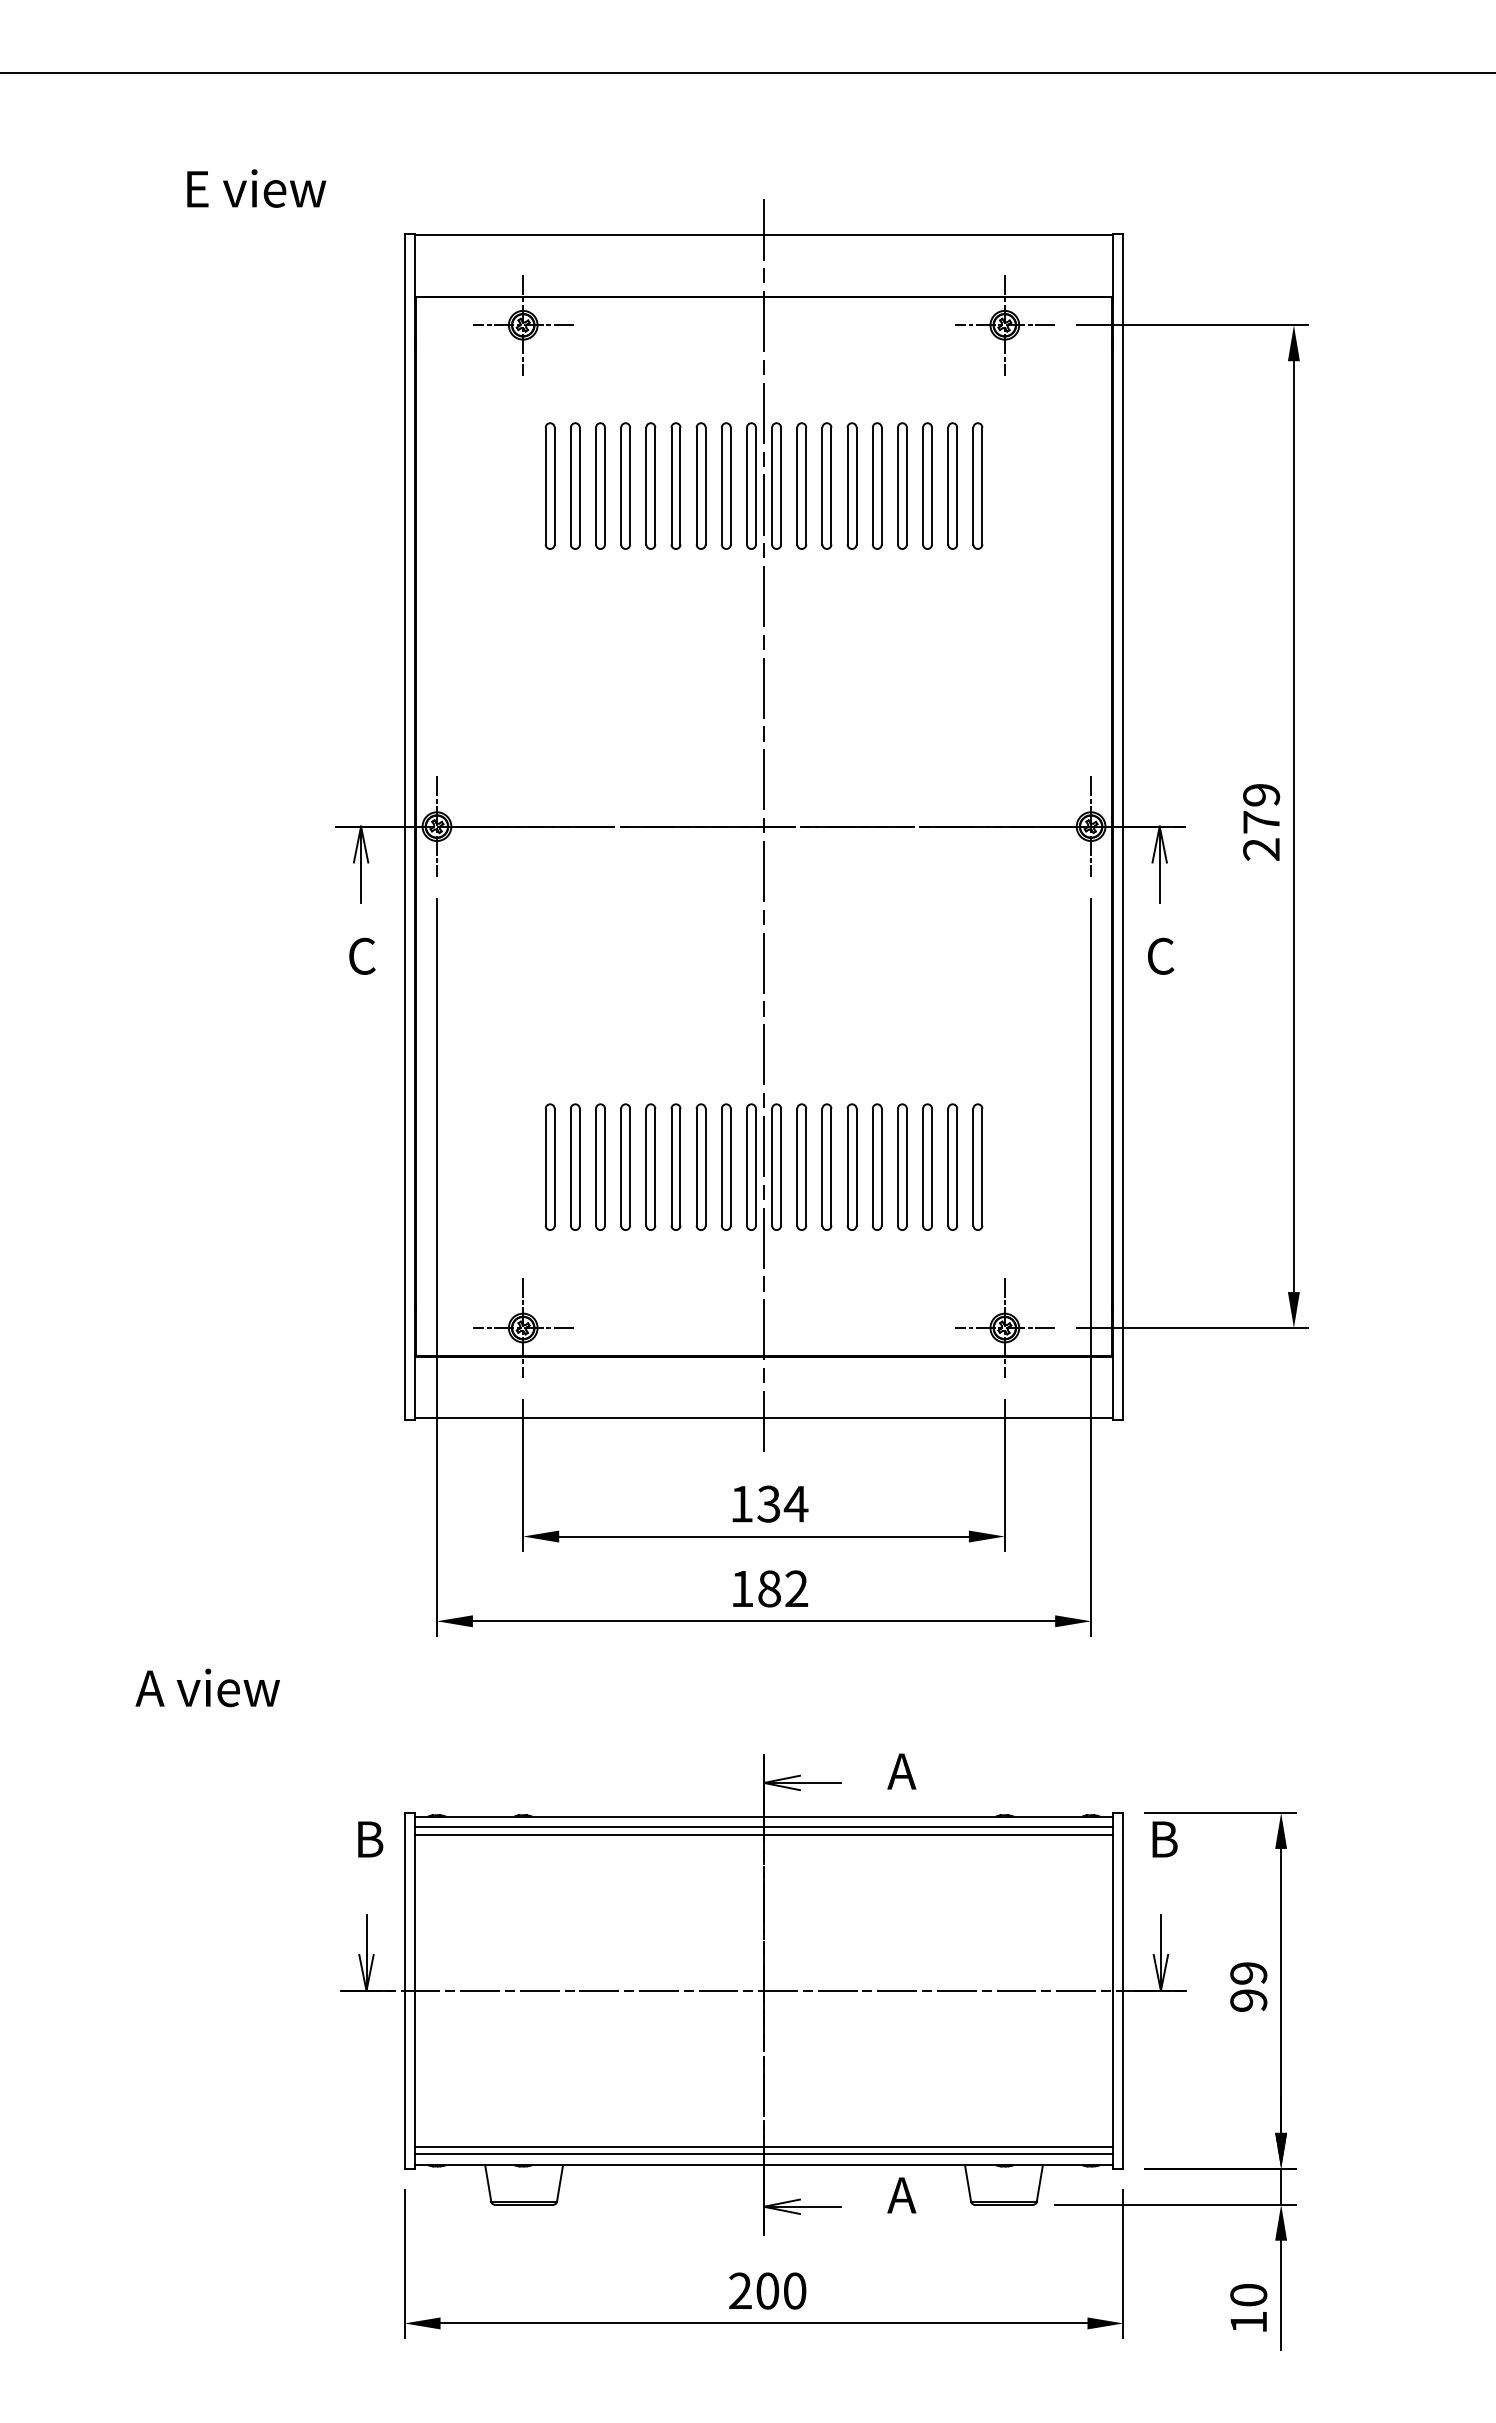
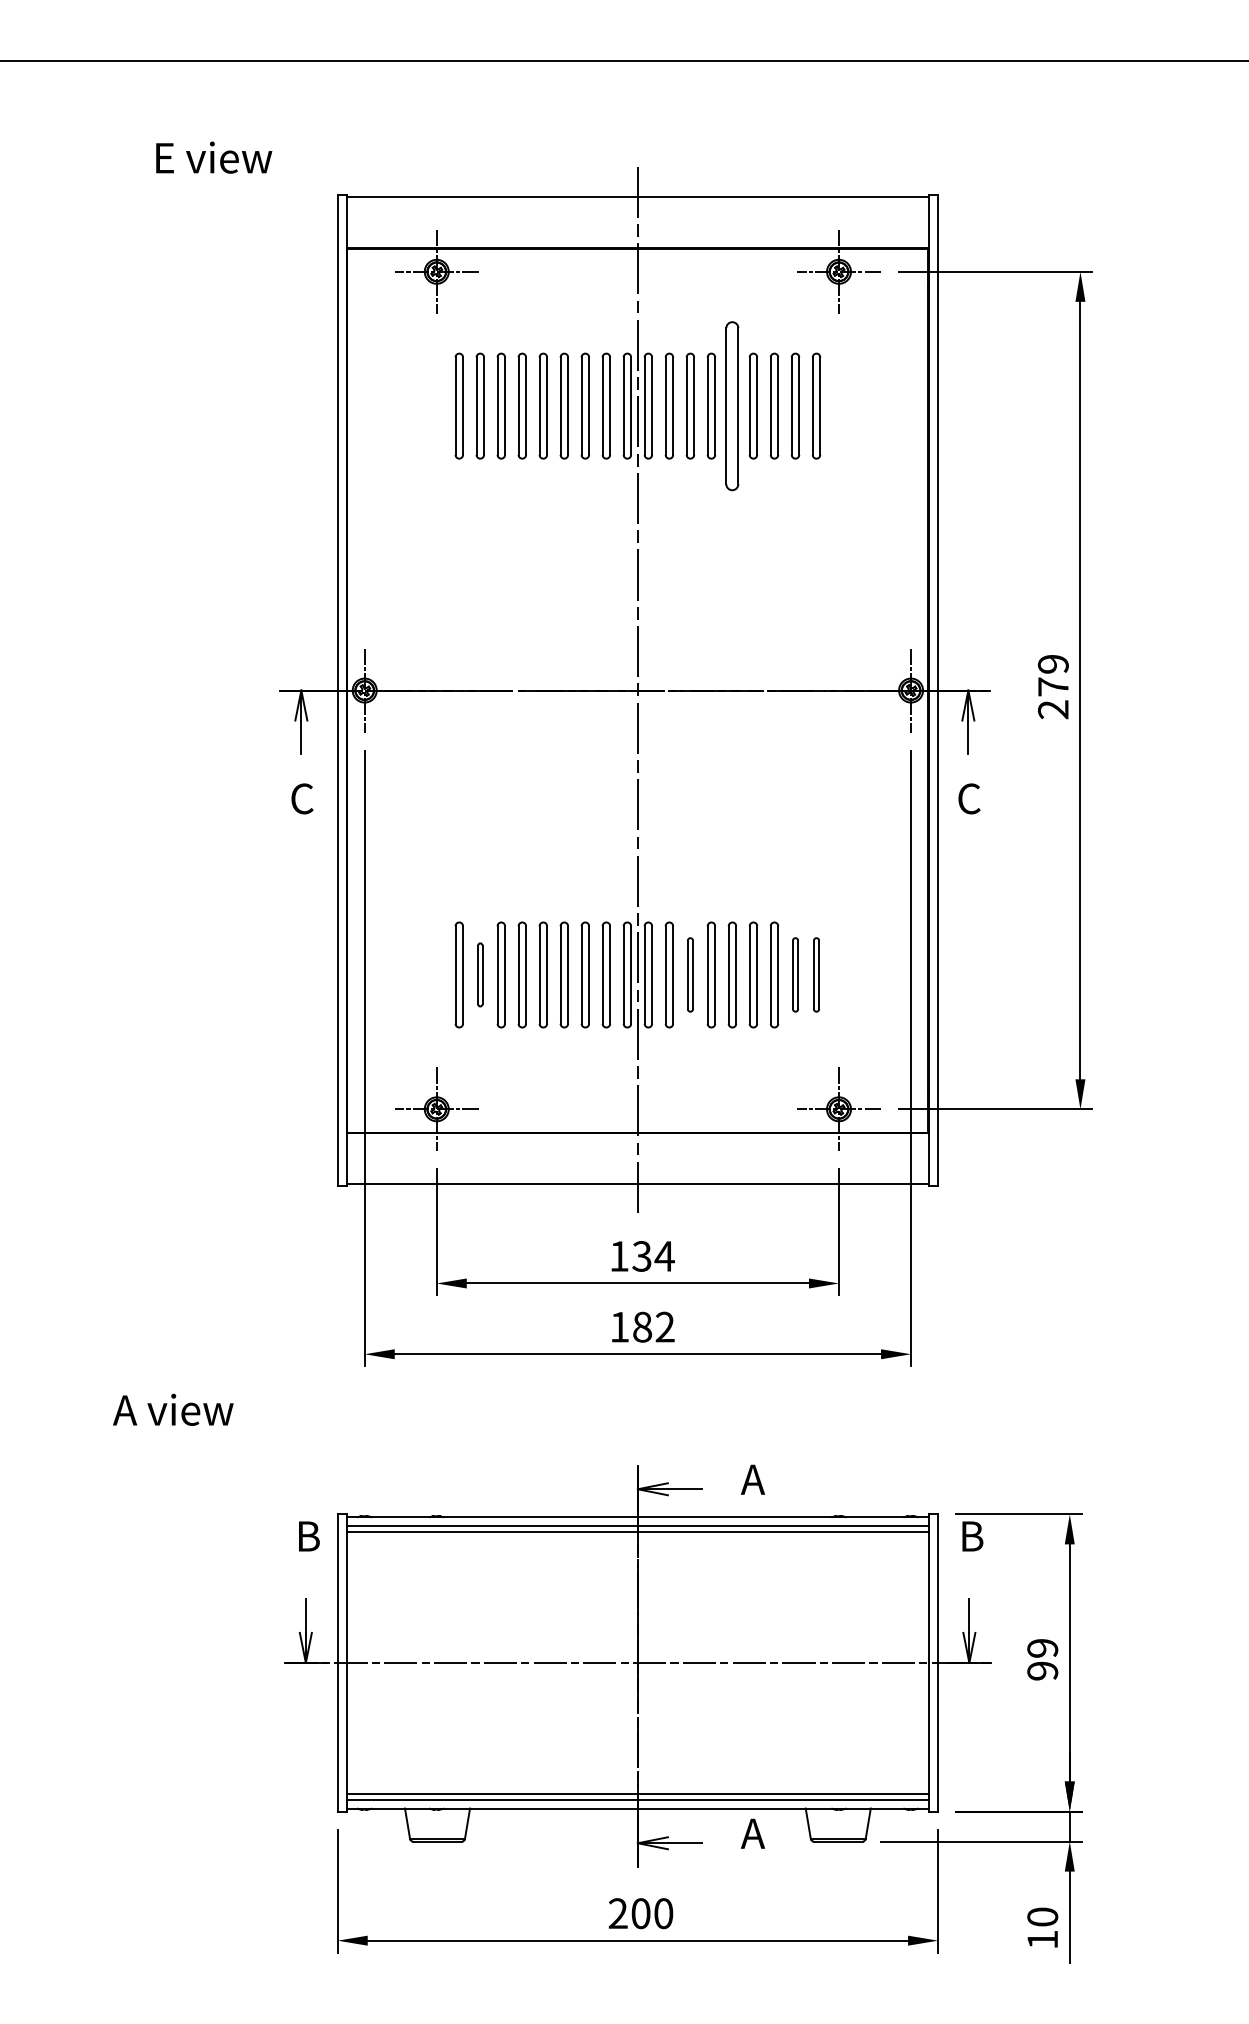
part: (877, 485) -> (732, 405), size x1.6
part: (575, 1166) -> (480, 974), size x0.6
part: (826, 1166) -> (690, 974), size x0.7
part: (952, 1166) -> (795, 974), size x0.7
part: (977, 1166) -> (816, 974), size x0.7

